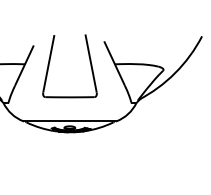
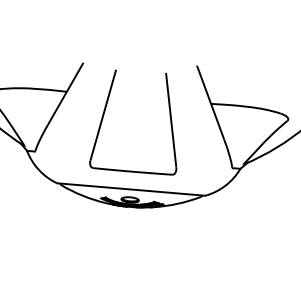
part: (50, 61) -> (106, 111), moved

